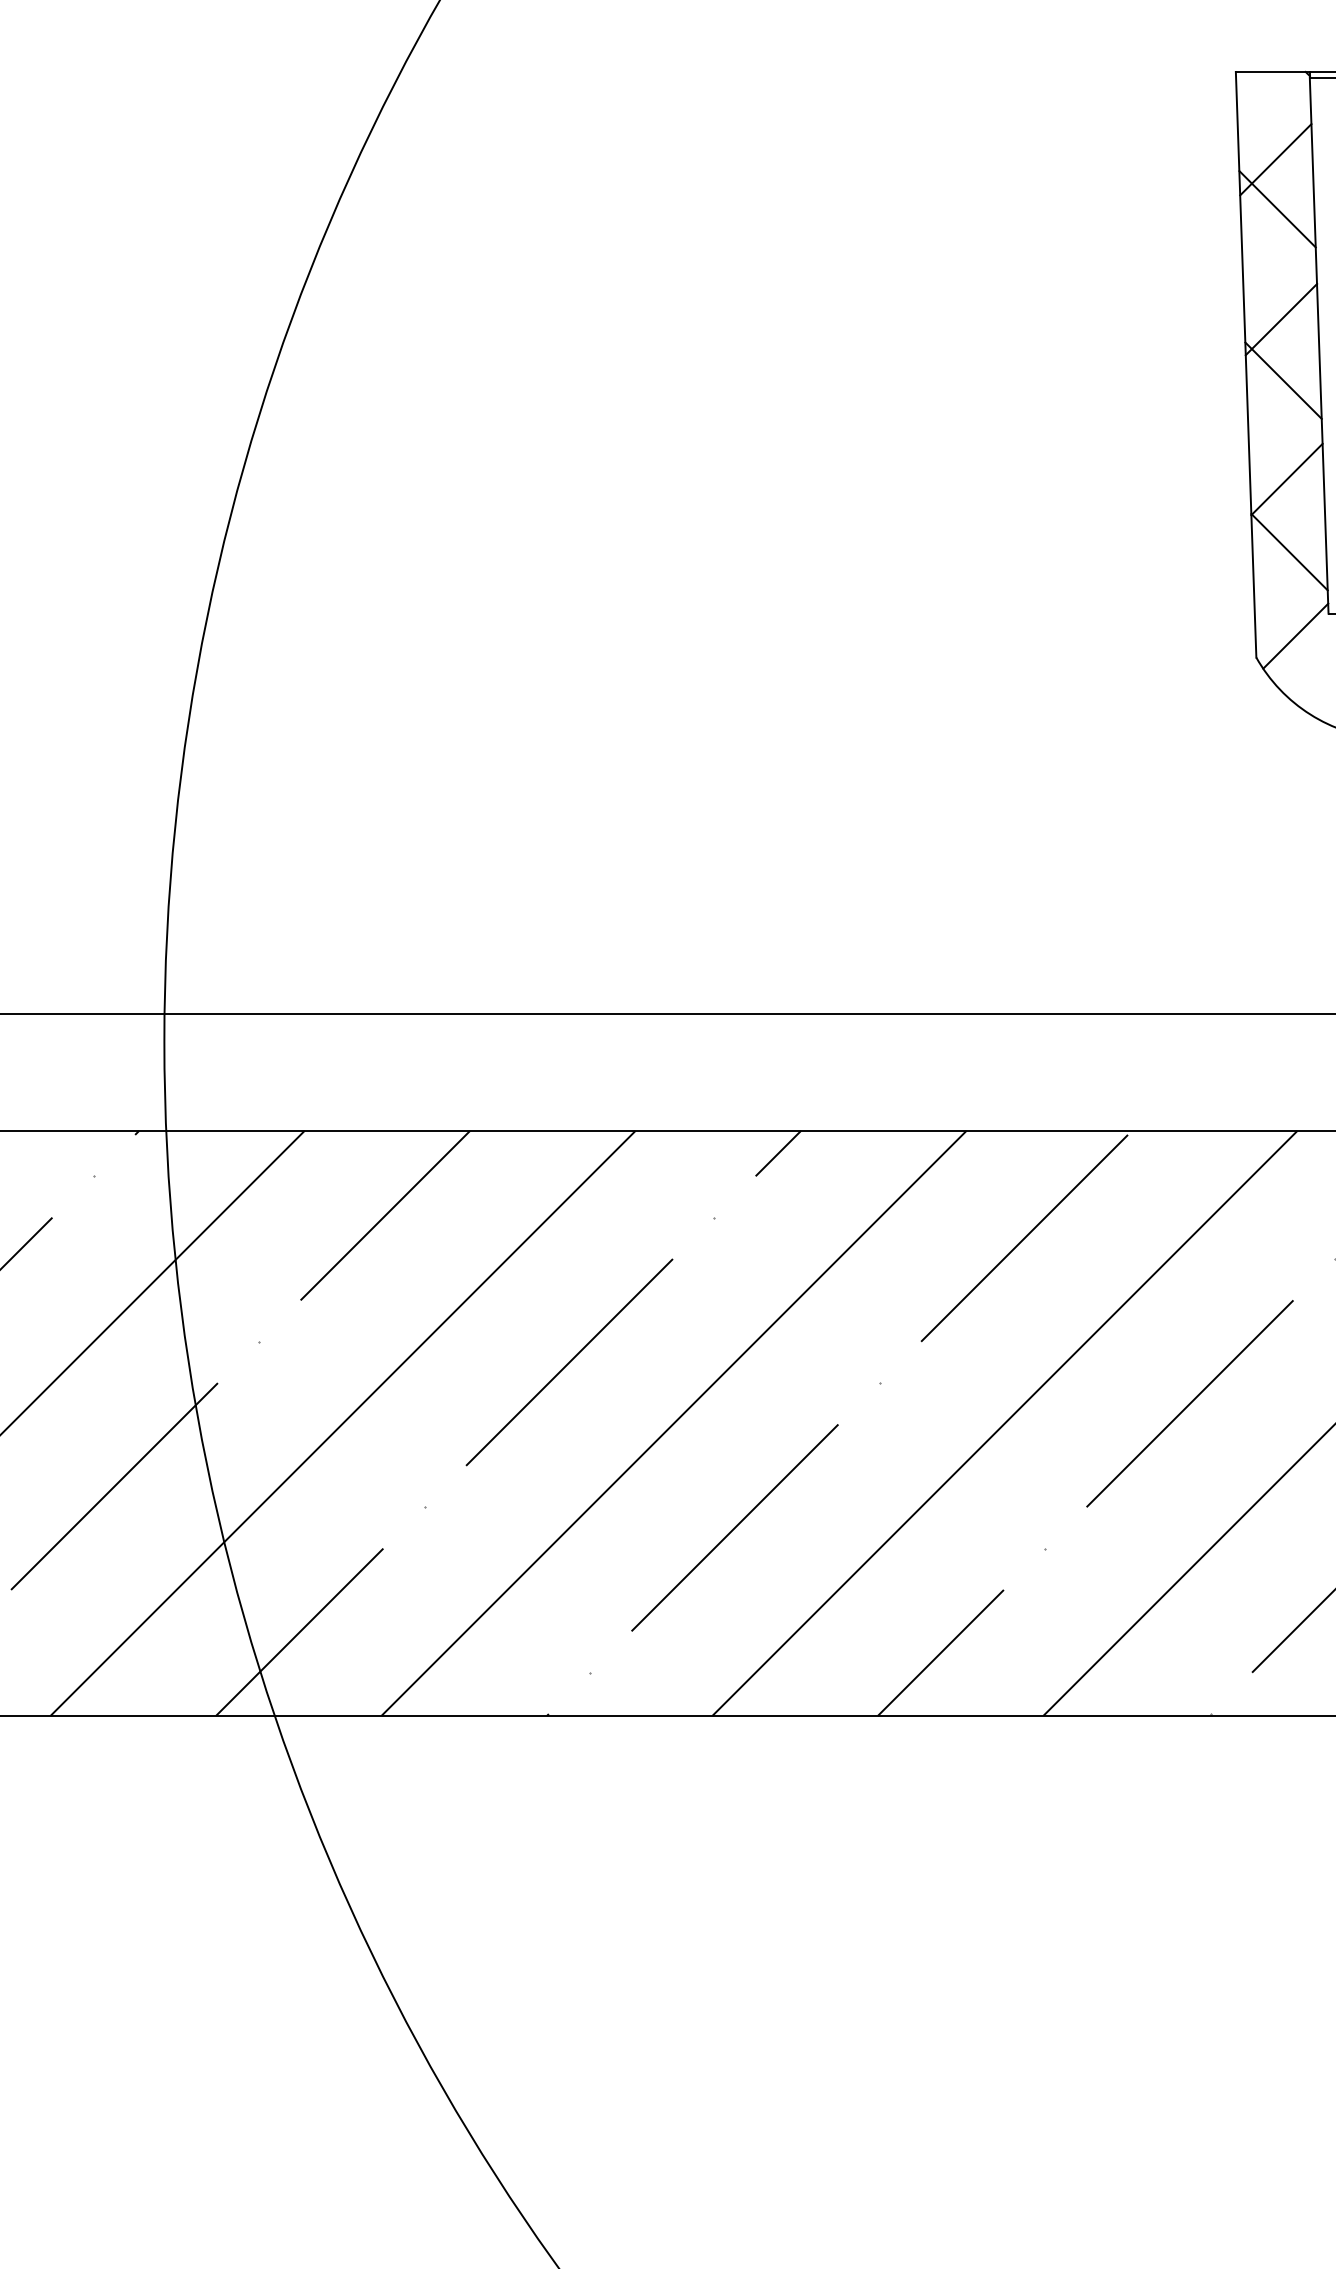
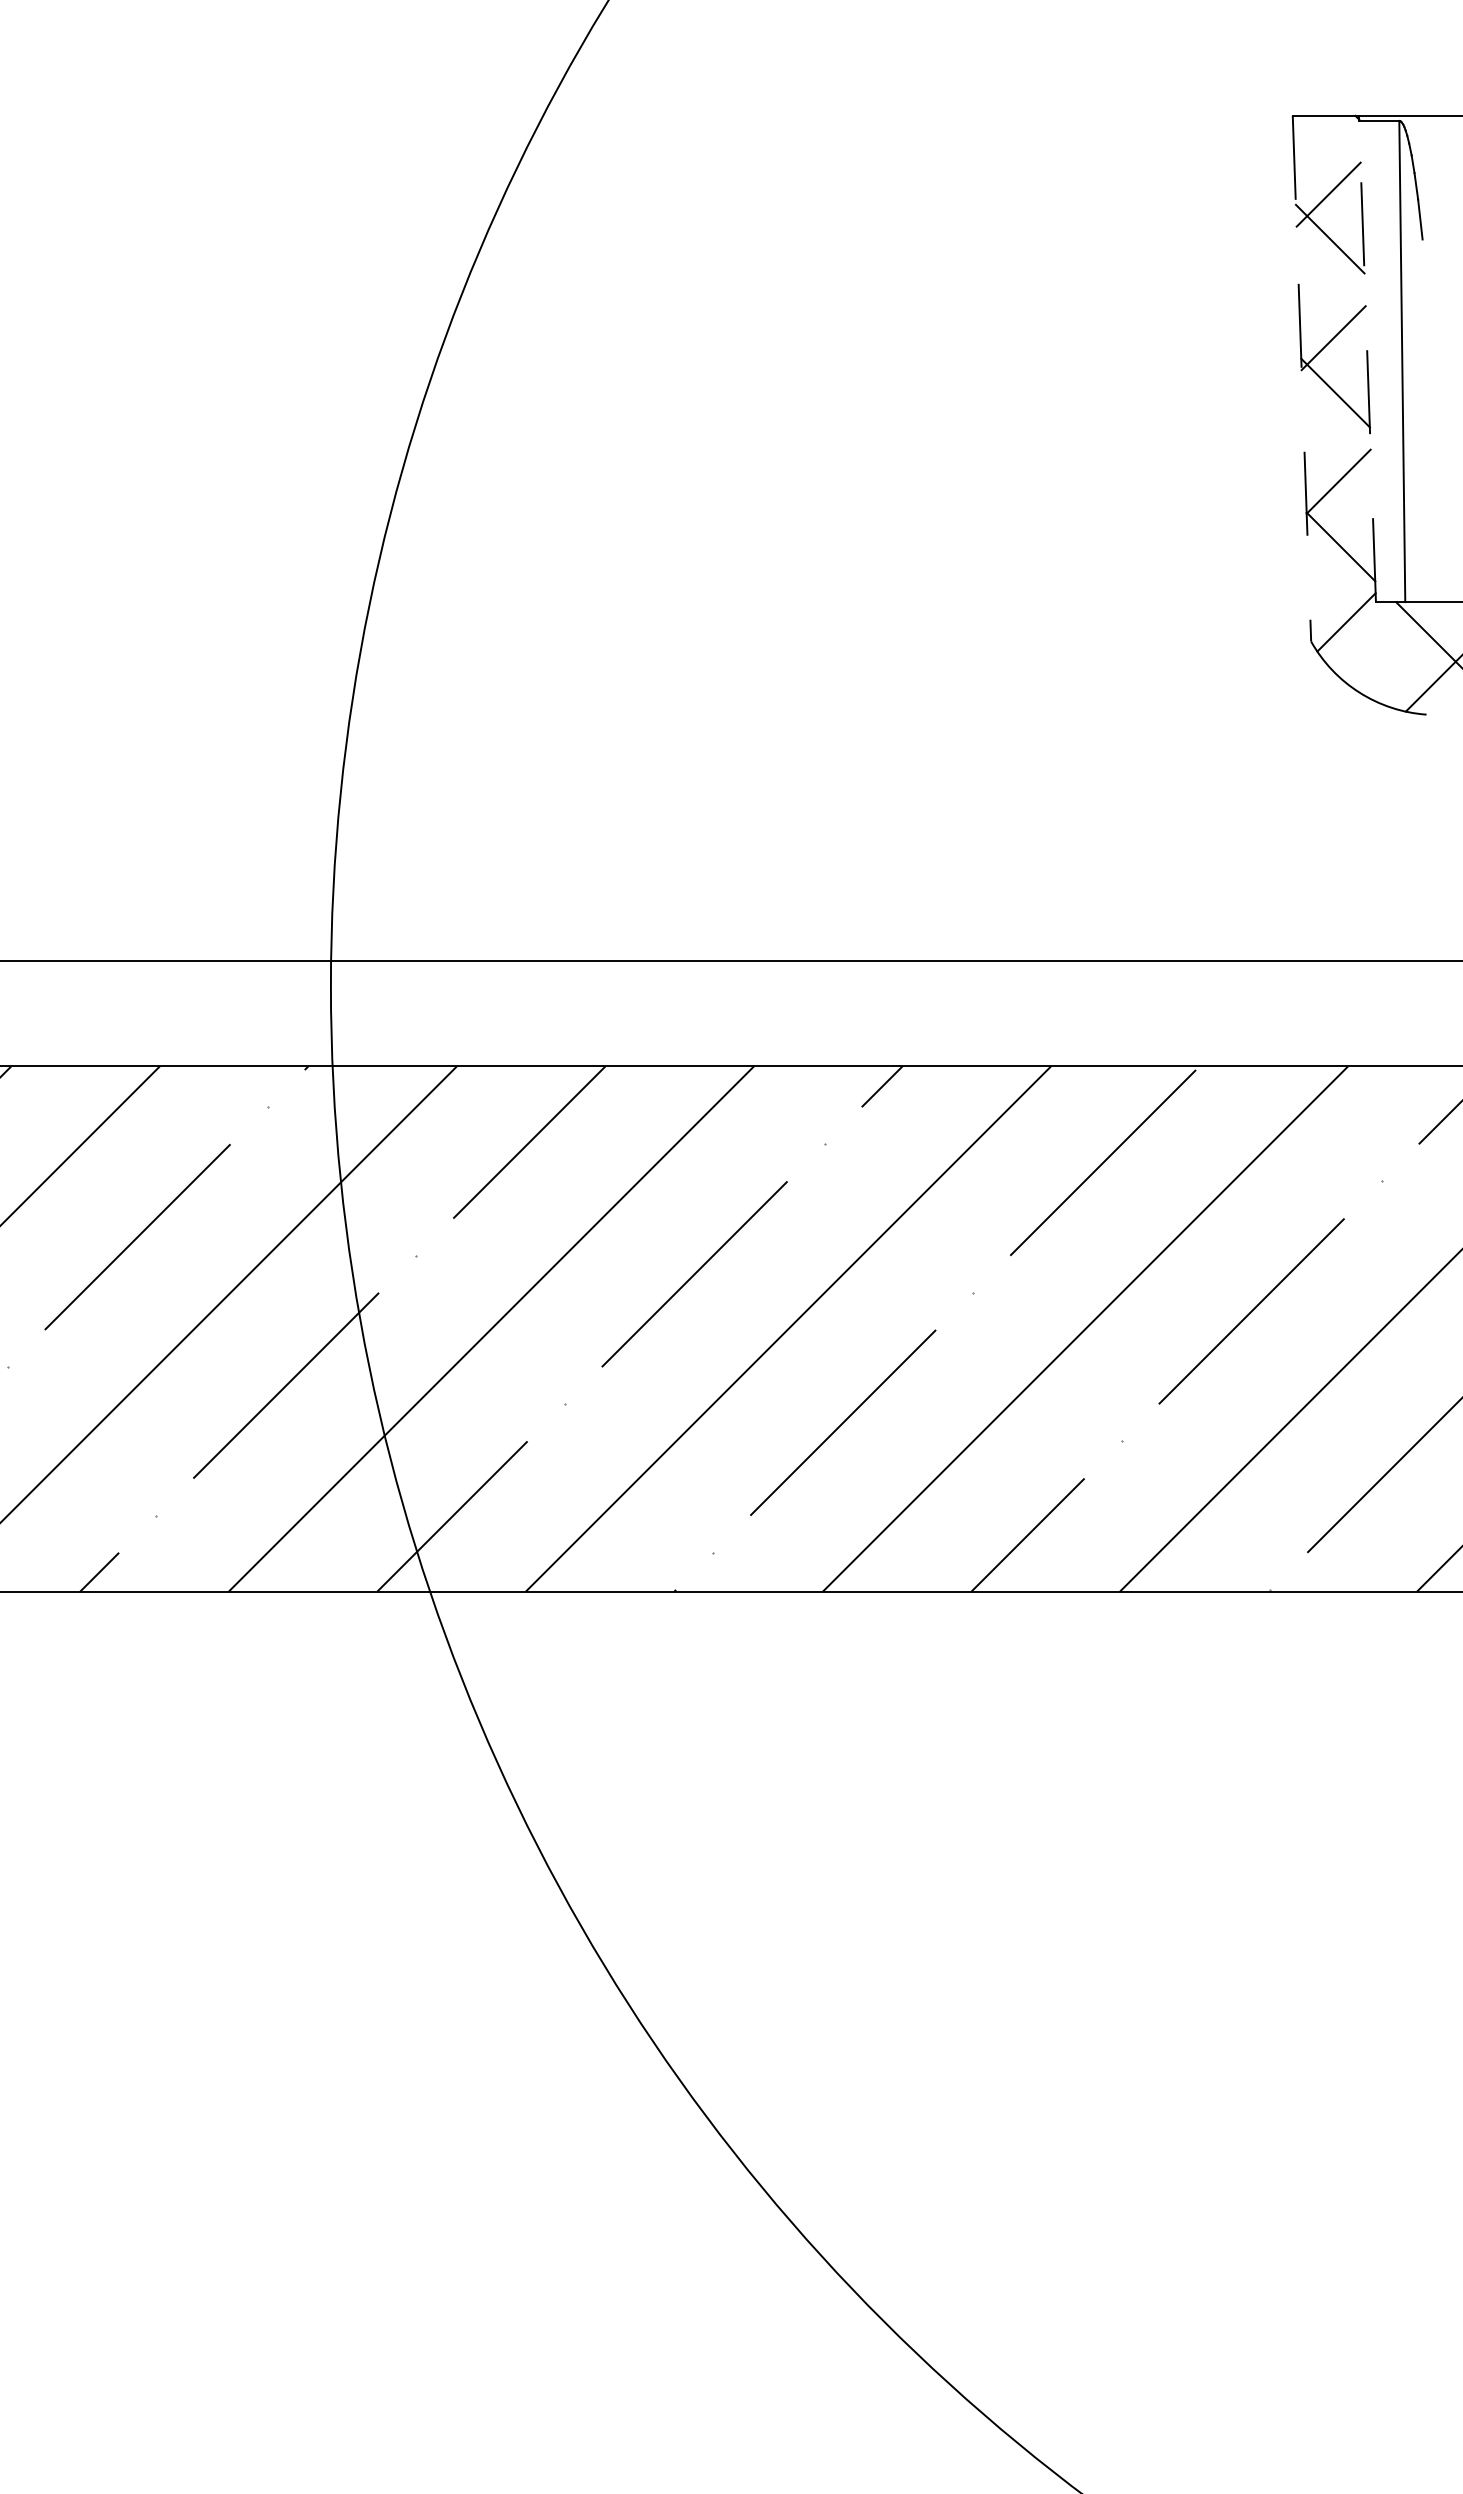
line: (1319, 345) -> (1367, 361), solid -> dashed
line: (1245, 364) -> (1301, 378), solid -> dashed

